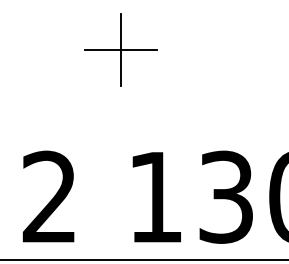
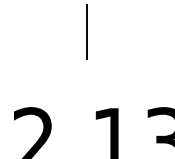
line: (121, 50) -> (87, 32), removed

